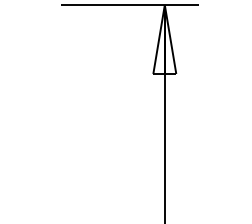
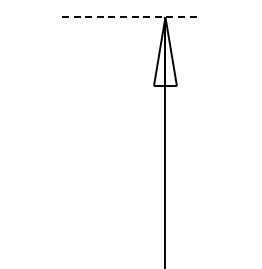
line: (130, 5) -> (131, 17), solid -> dashed

